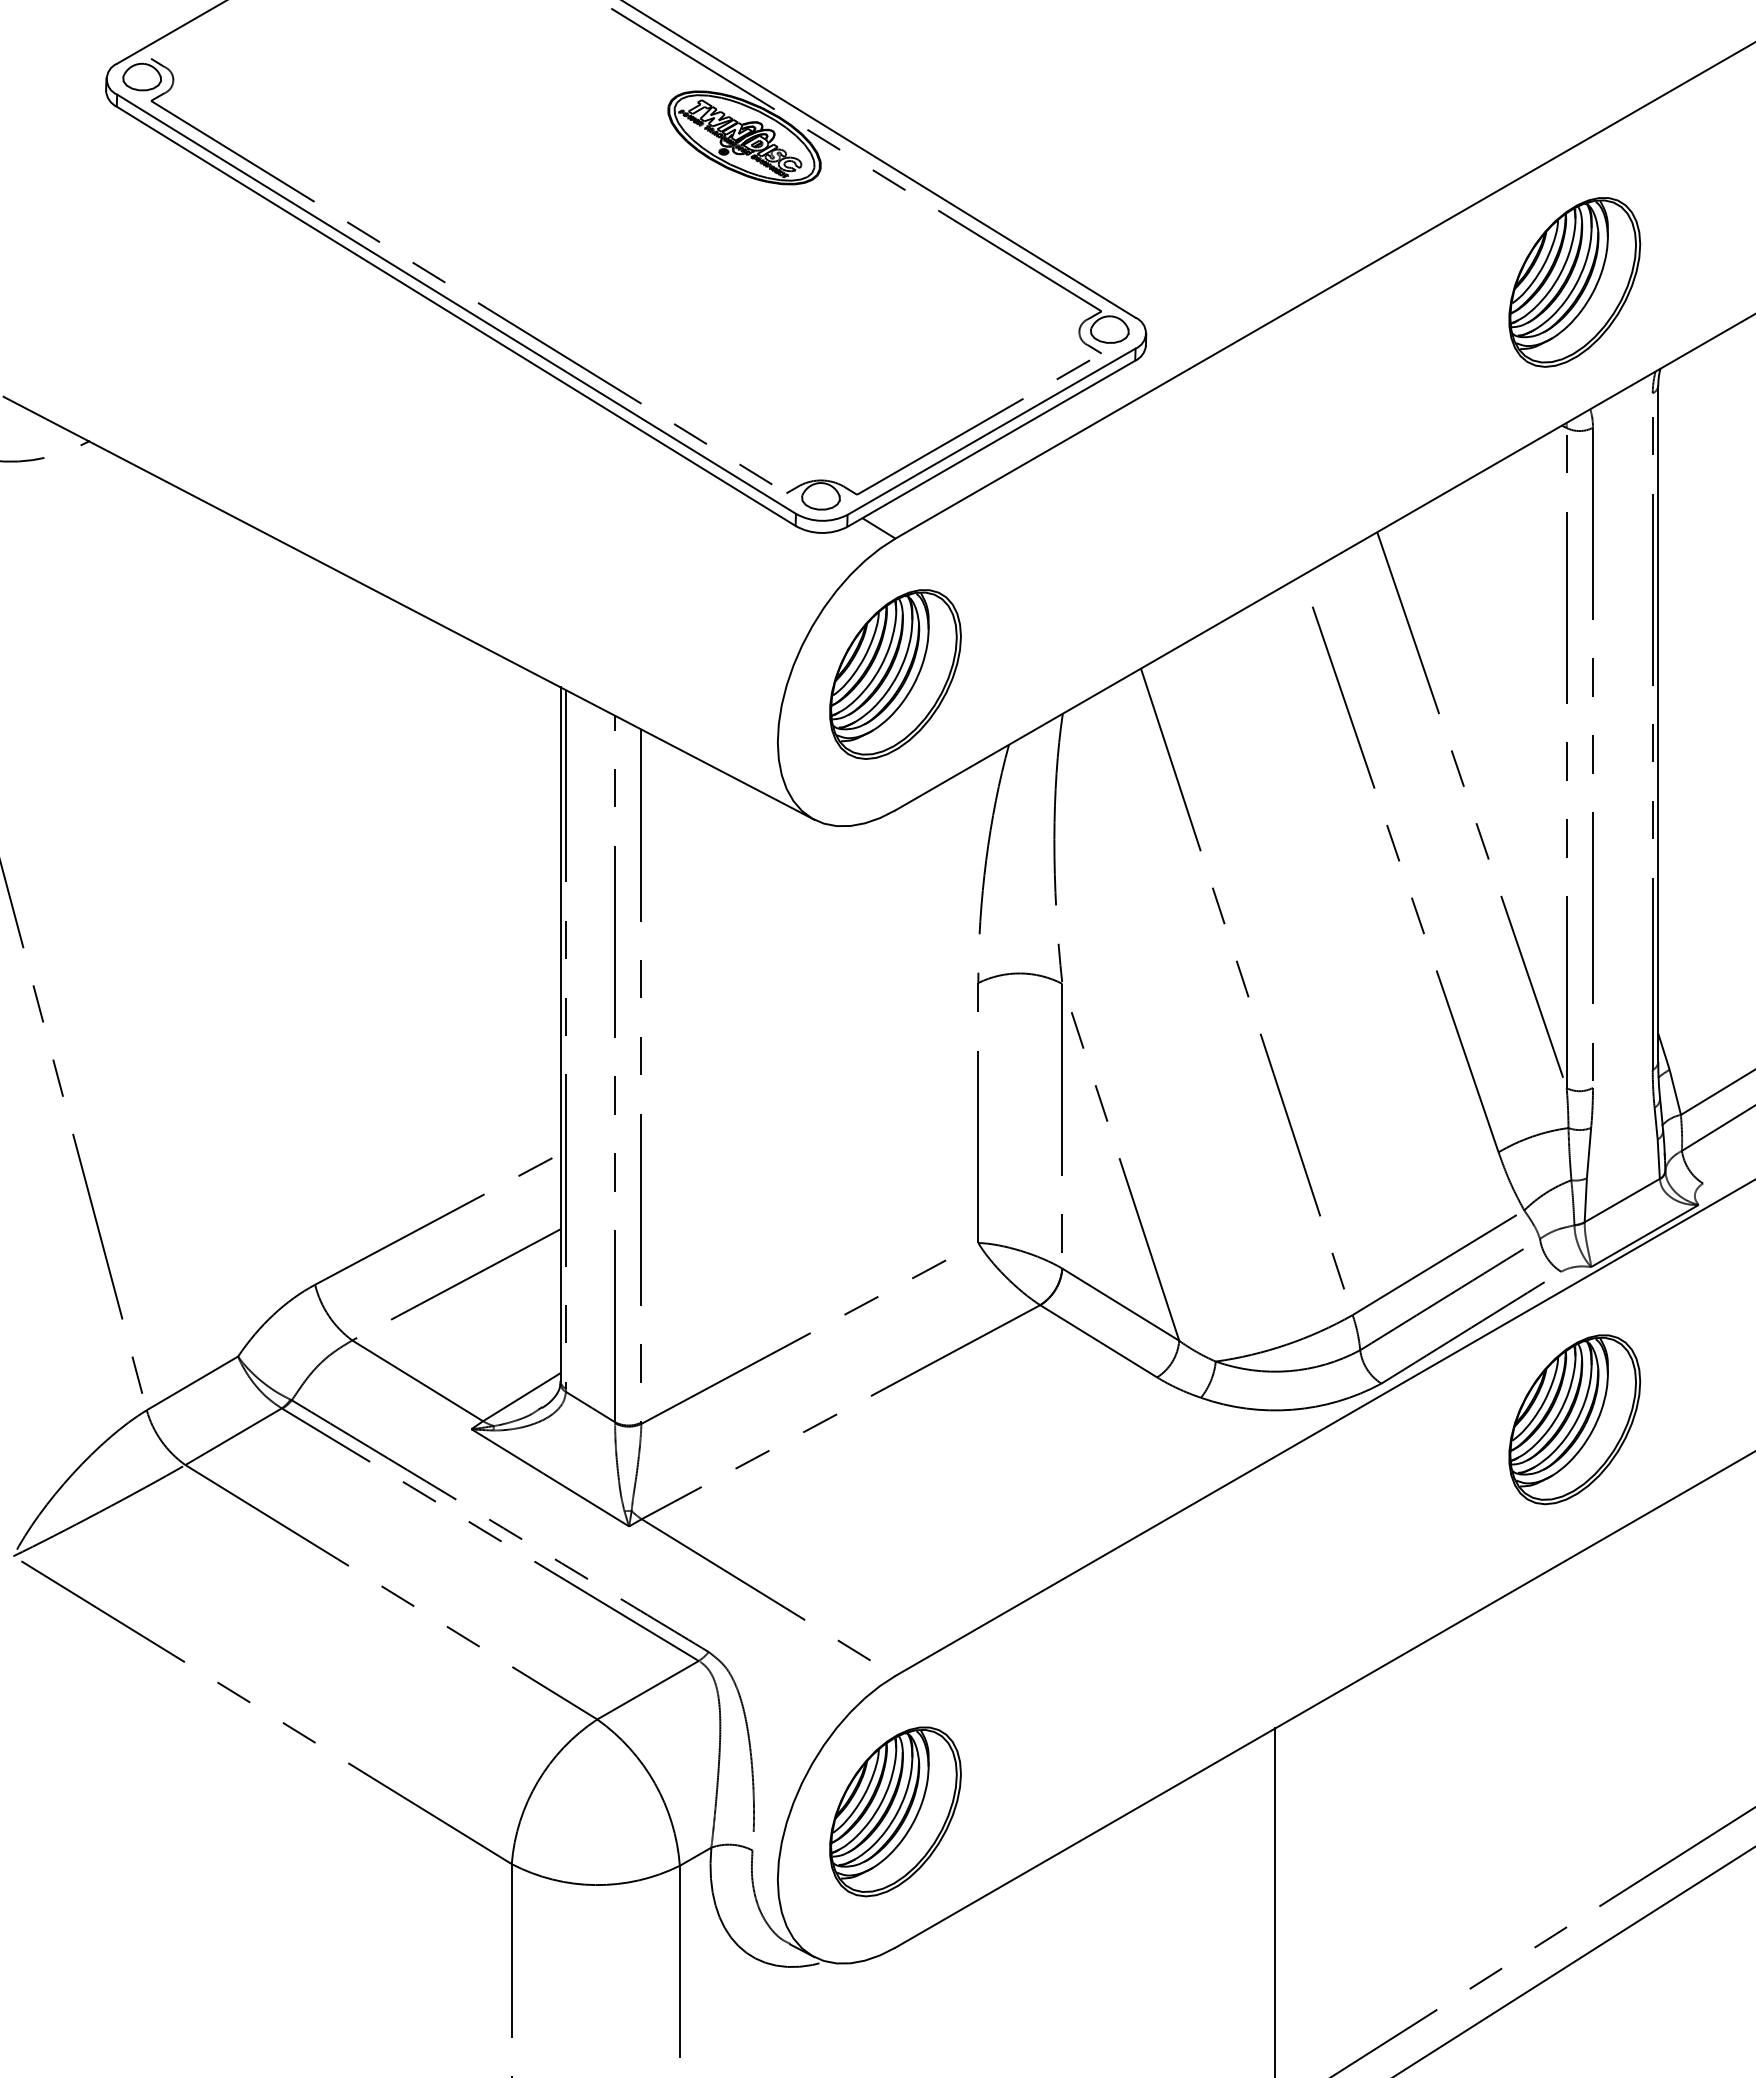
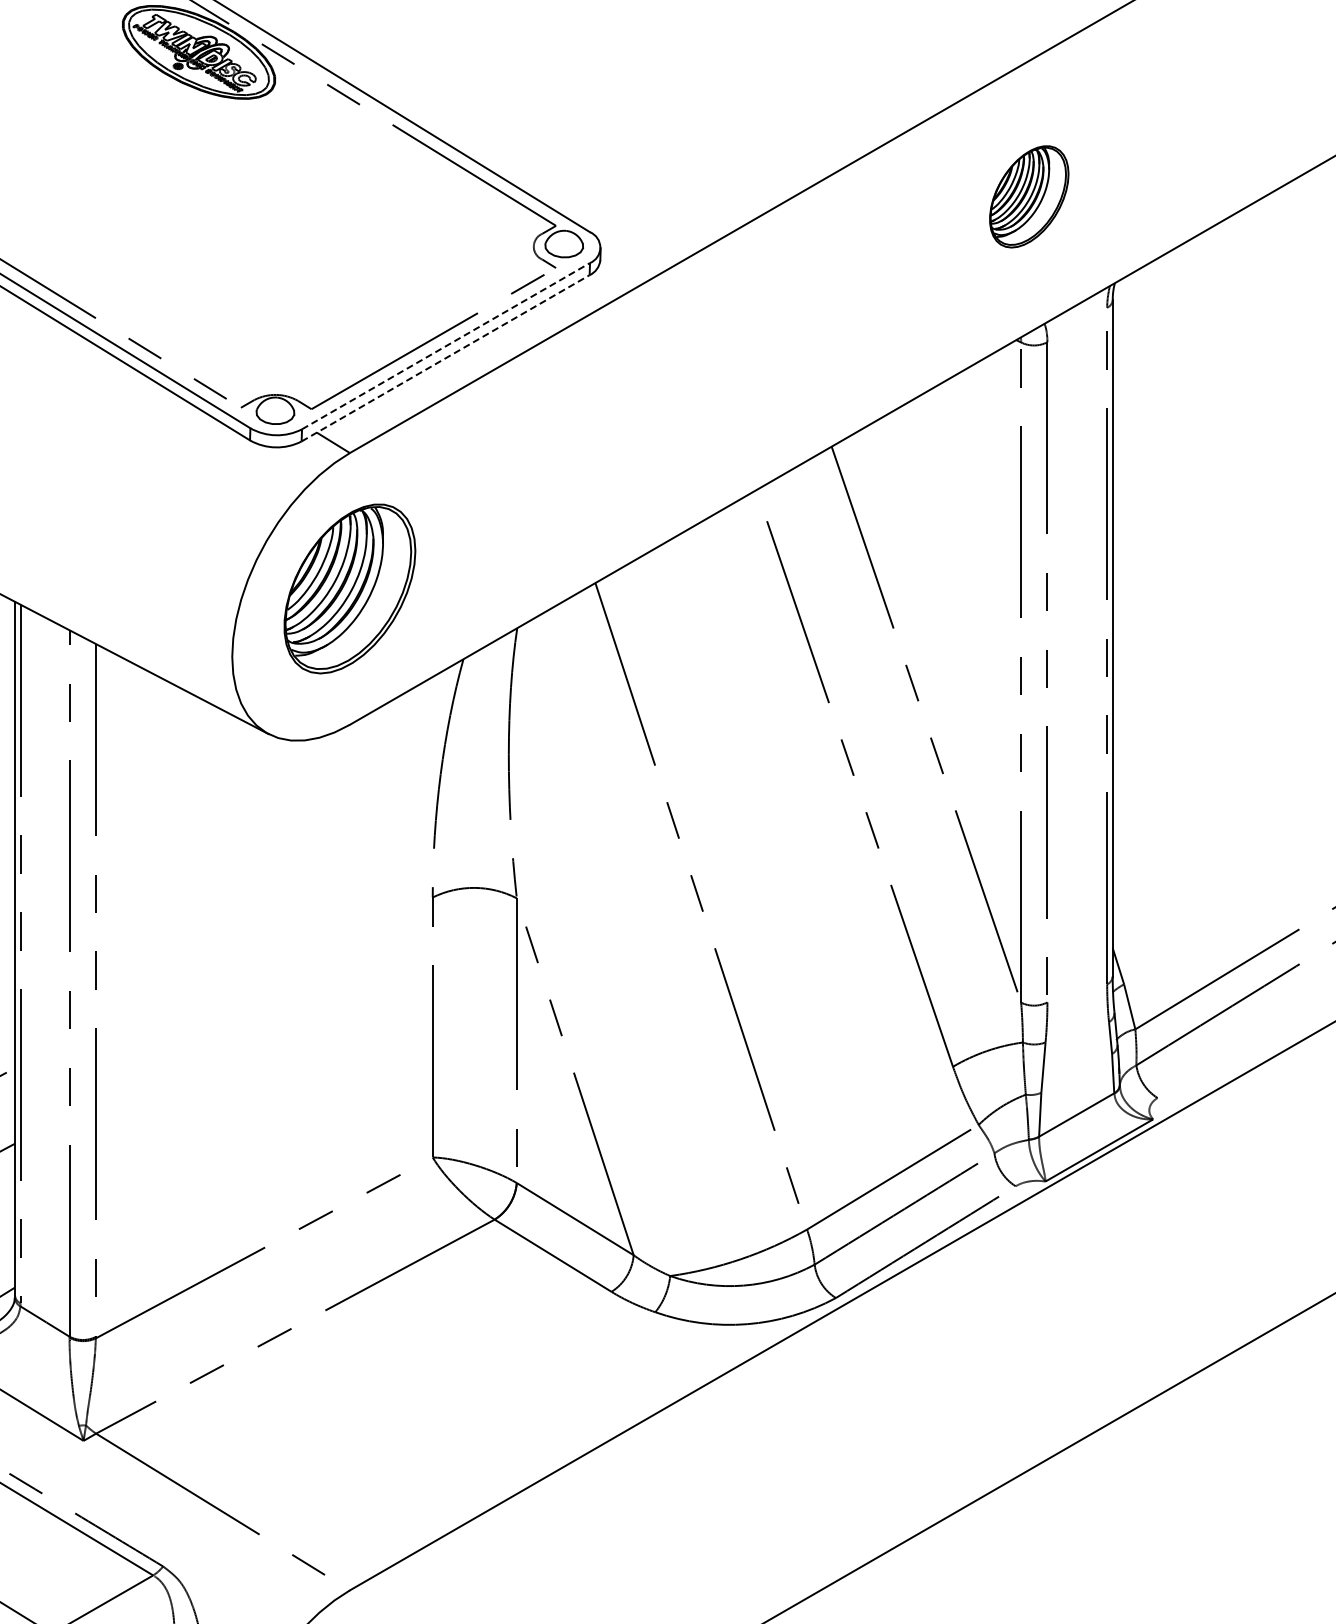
part: (1574, 282) -> (1028, 196), size x0.6
line: (992, 431) -> (446, 345), solid -> dashed
line: (991, 443) -> (445, 357), solid -> dashed
part: (1574, 1419) -> (1028, 1333), removed

